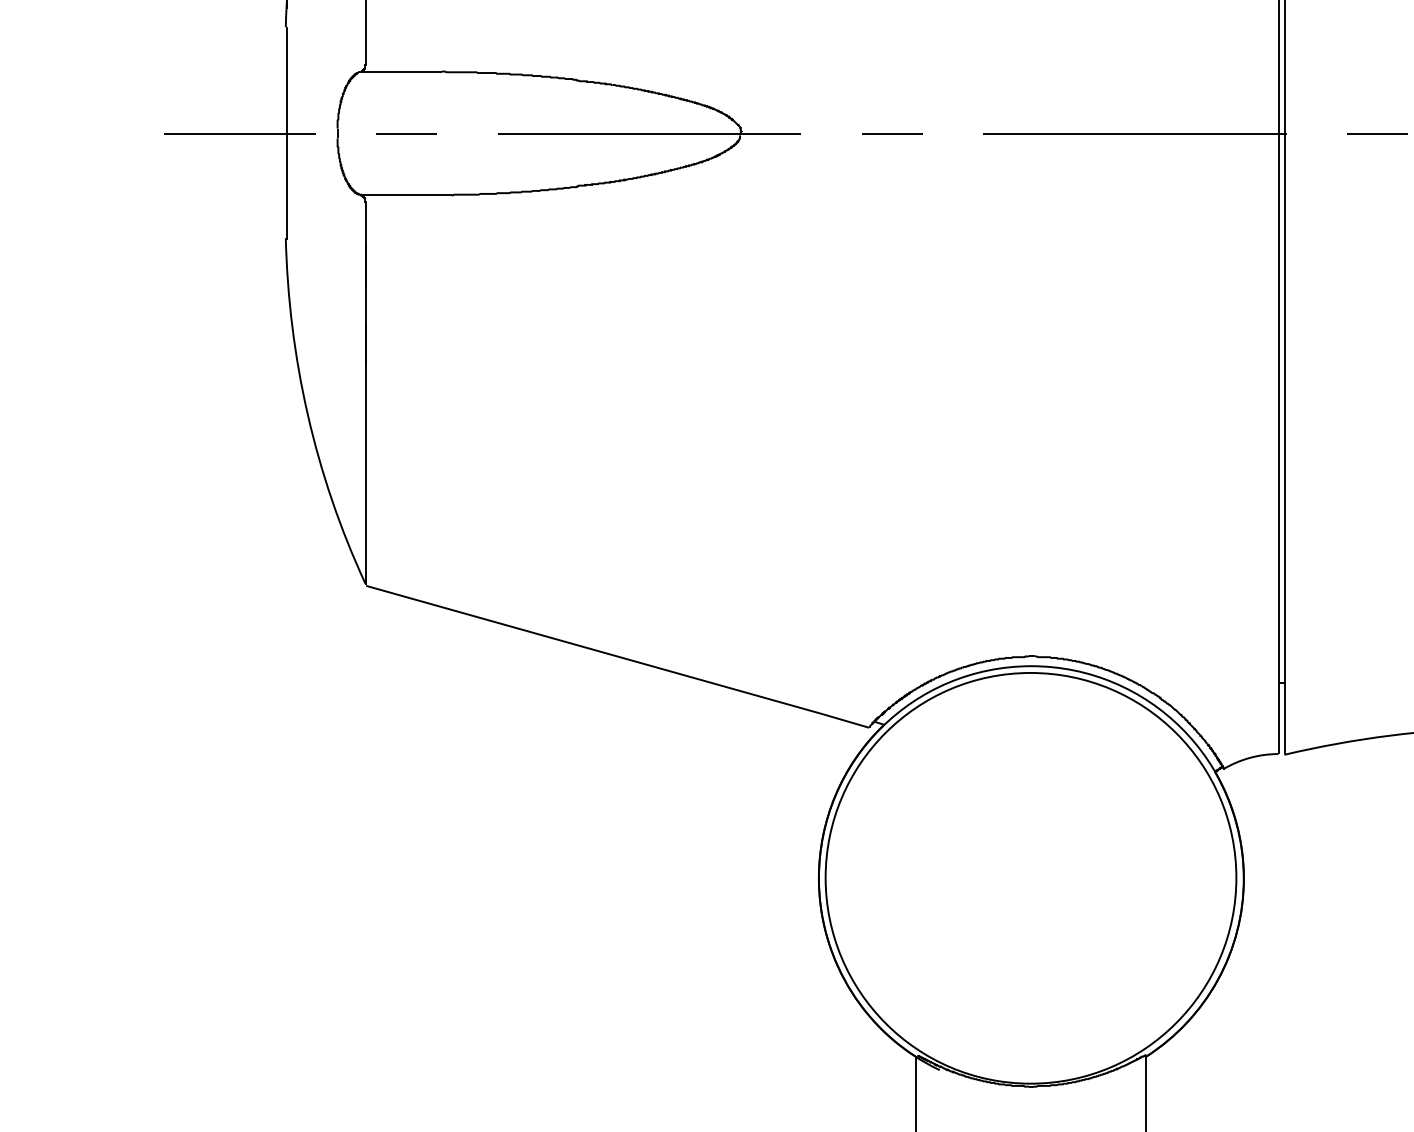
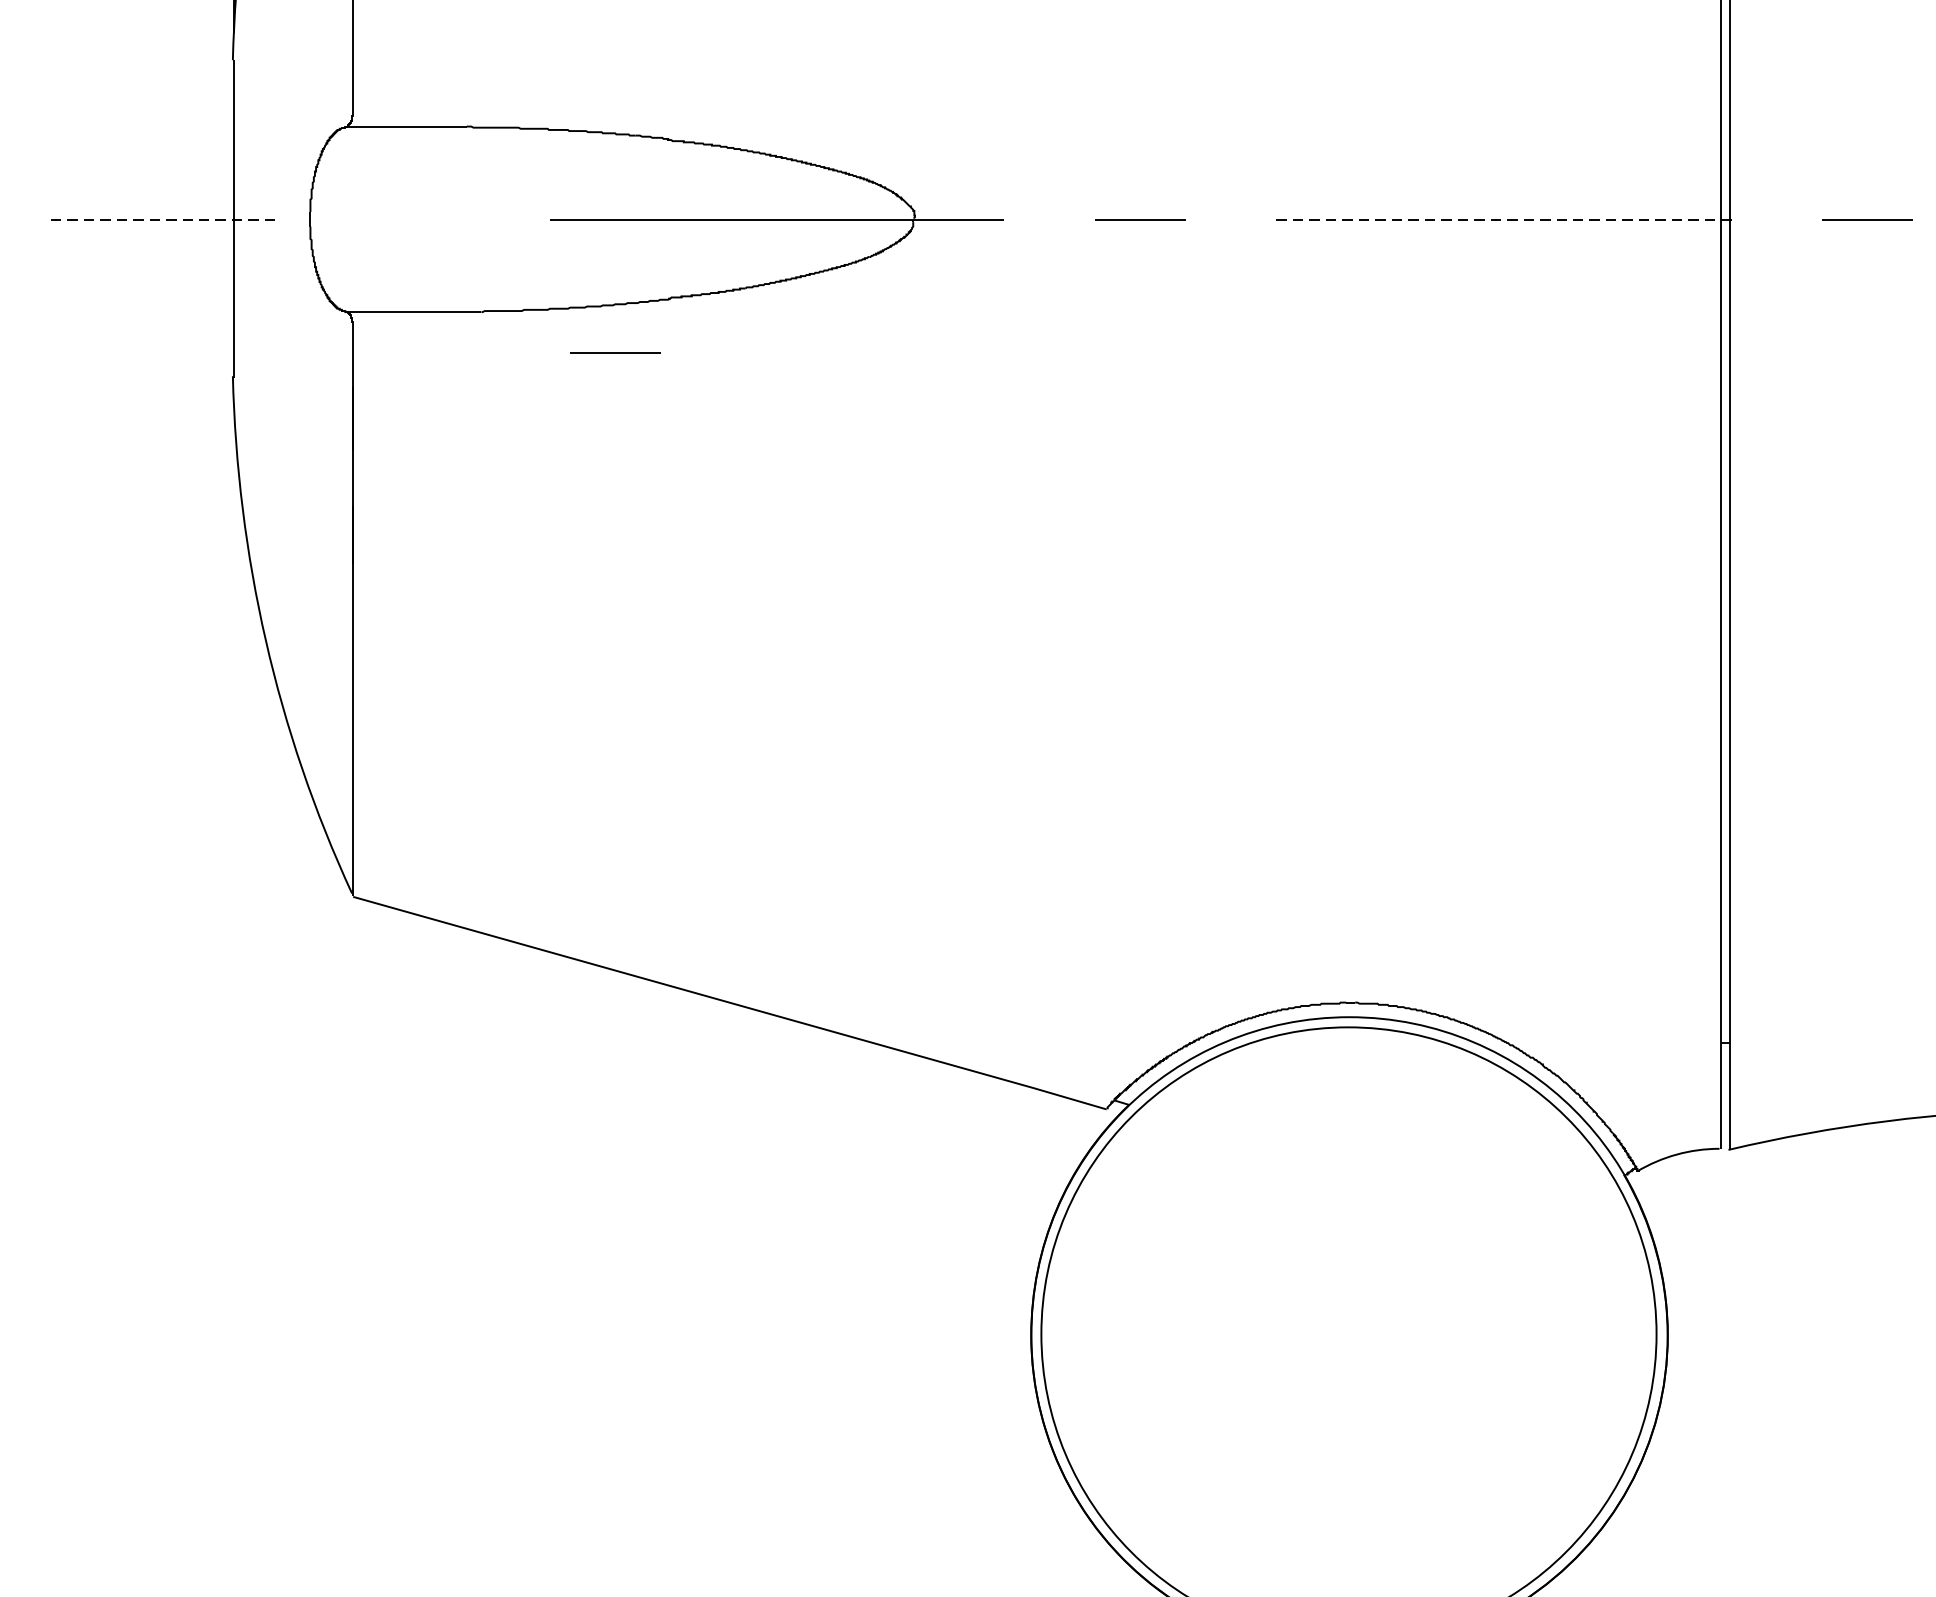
line: (240, 133) -> (165, 219), solid -> dashed
line: (406, 133) -> (615, 352), moved
line: (1135, 133) -> (1505, 219), solid -> dashed

